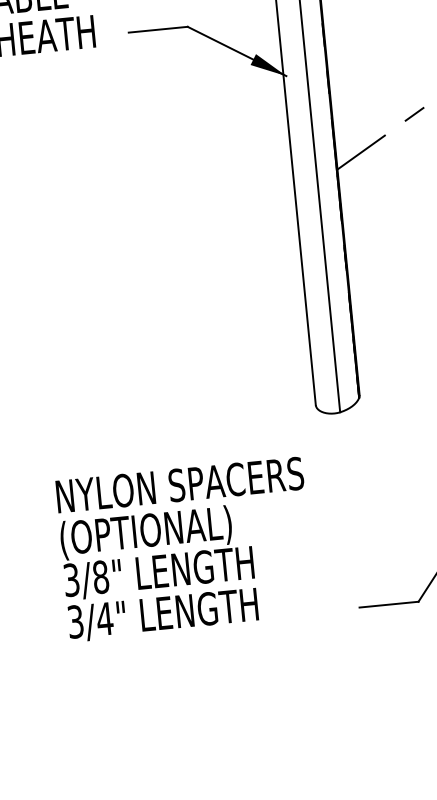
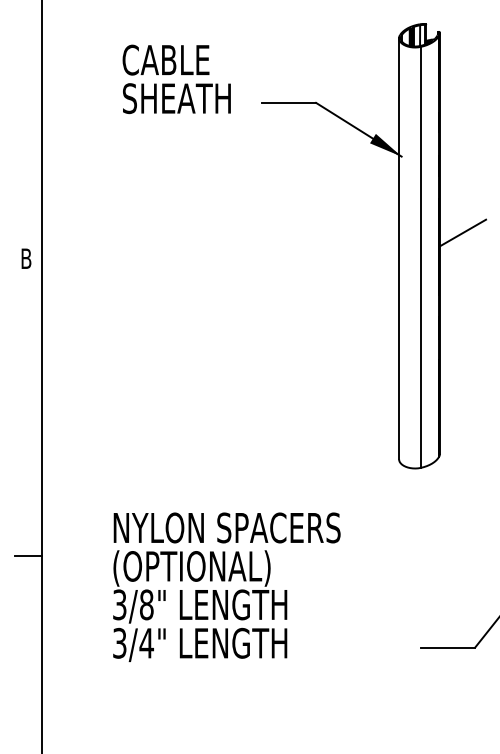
text: (185, 548) -> (226, 586), moved

